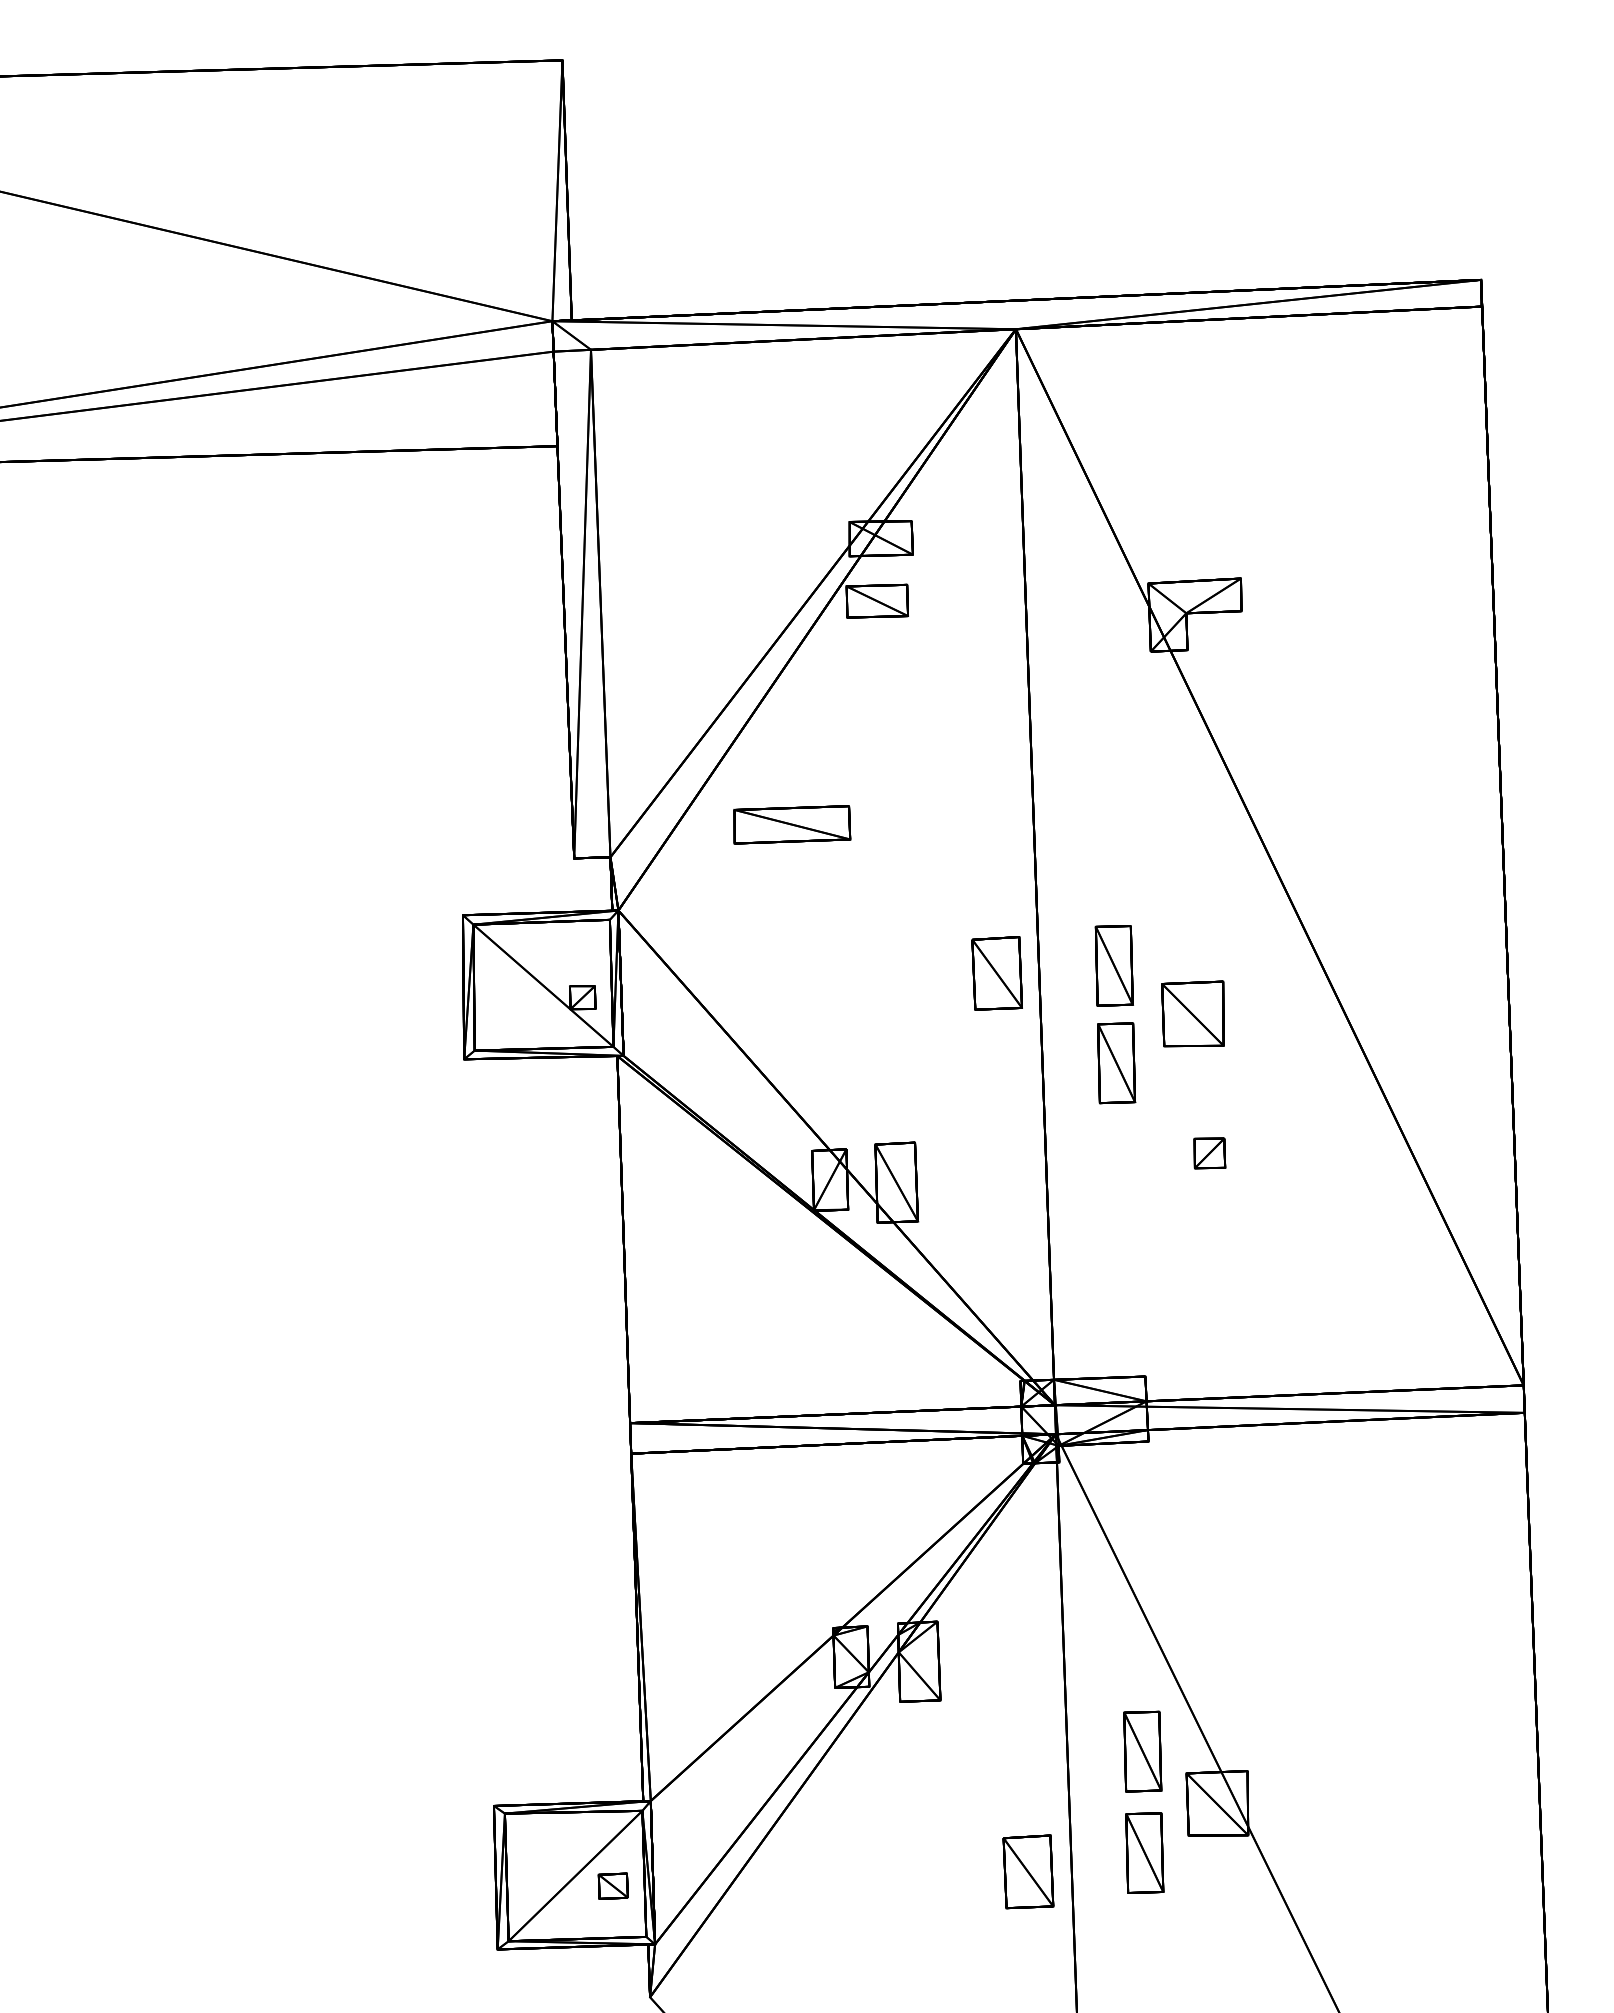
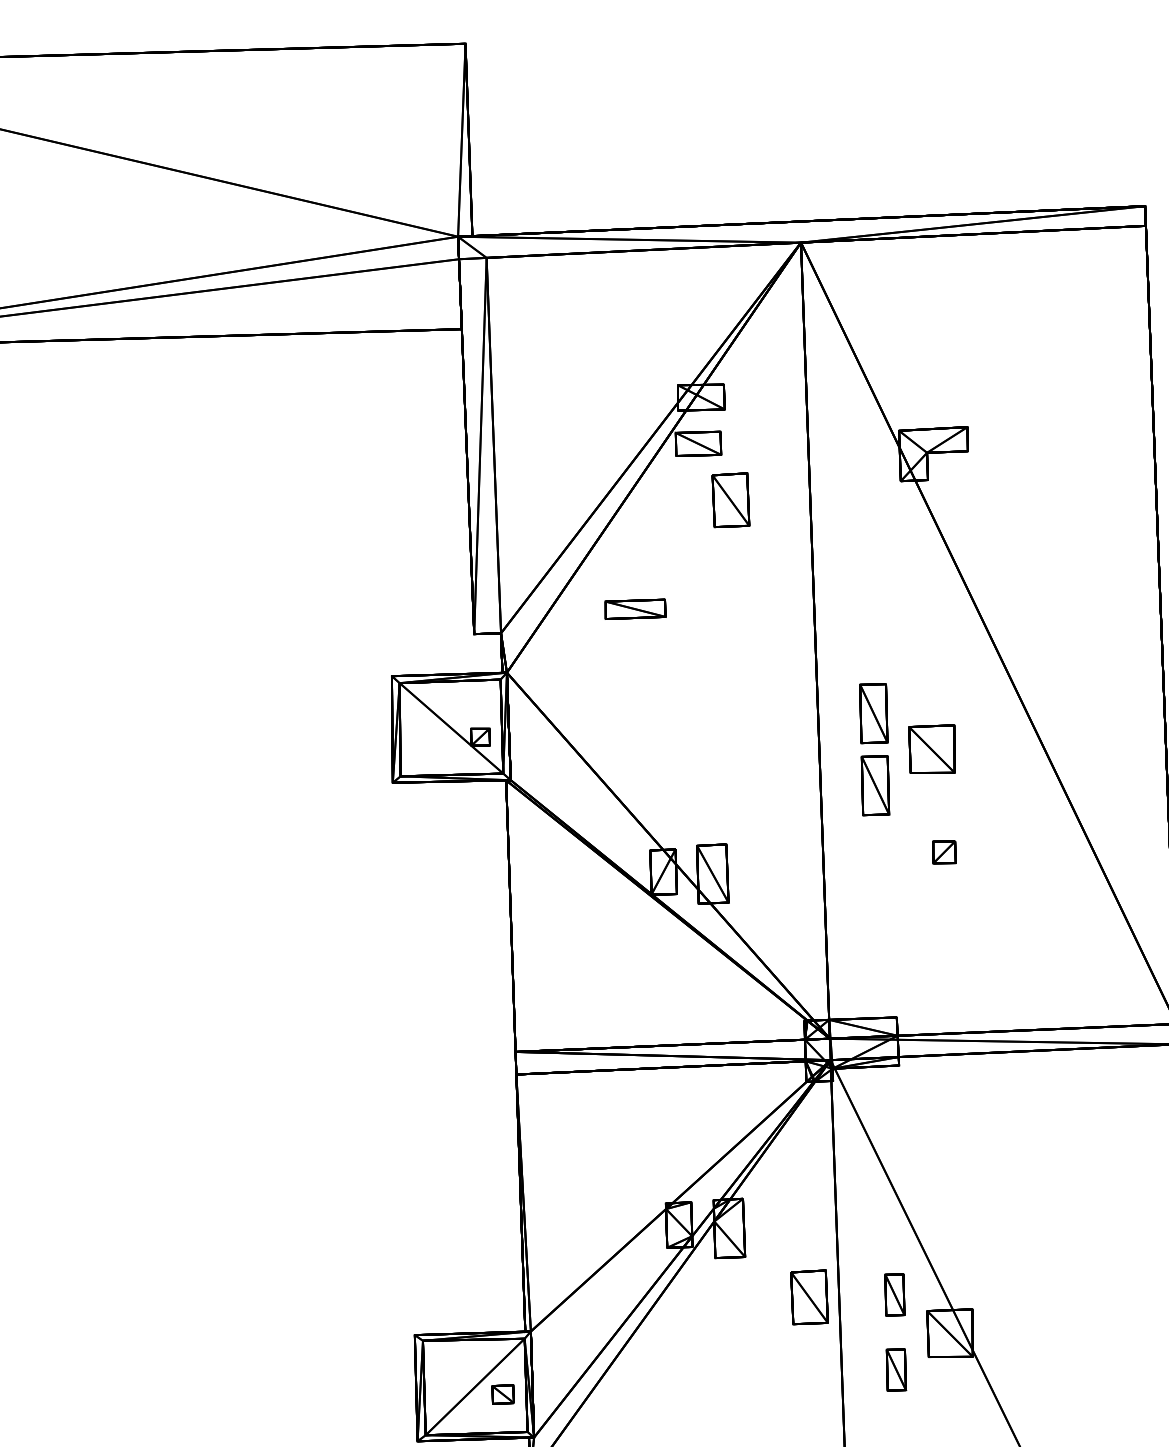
part: (792, 824) -> (635, 609), size x0.7
part: (996, 973) -> (730, 500), moved
part: (1142, 1751) -> (894, 1294), size x0.7
part: (1144, 1852) -> (896, 1369), size x0.7
part: (1028, 1871) -> (809, 1297), moved

